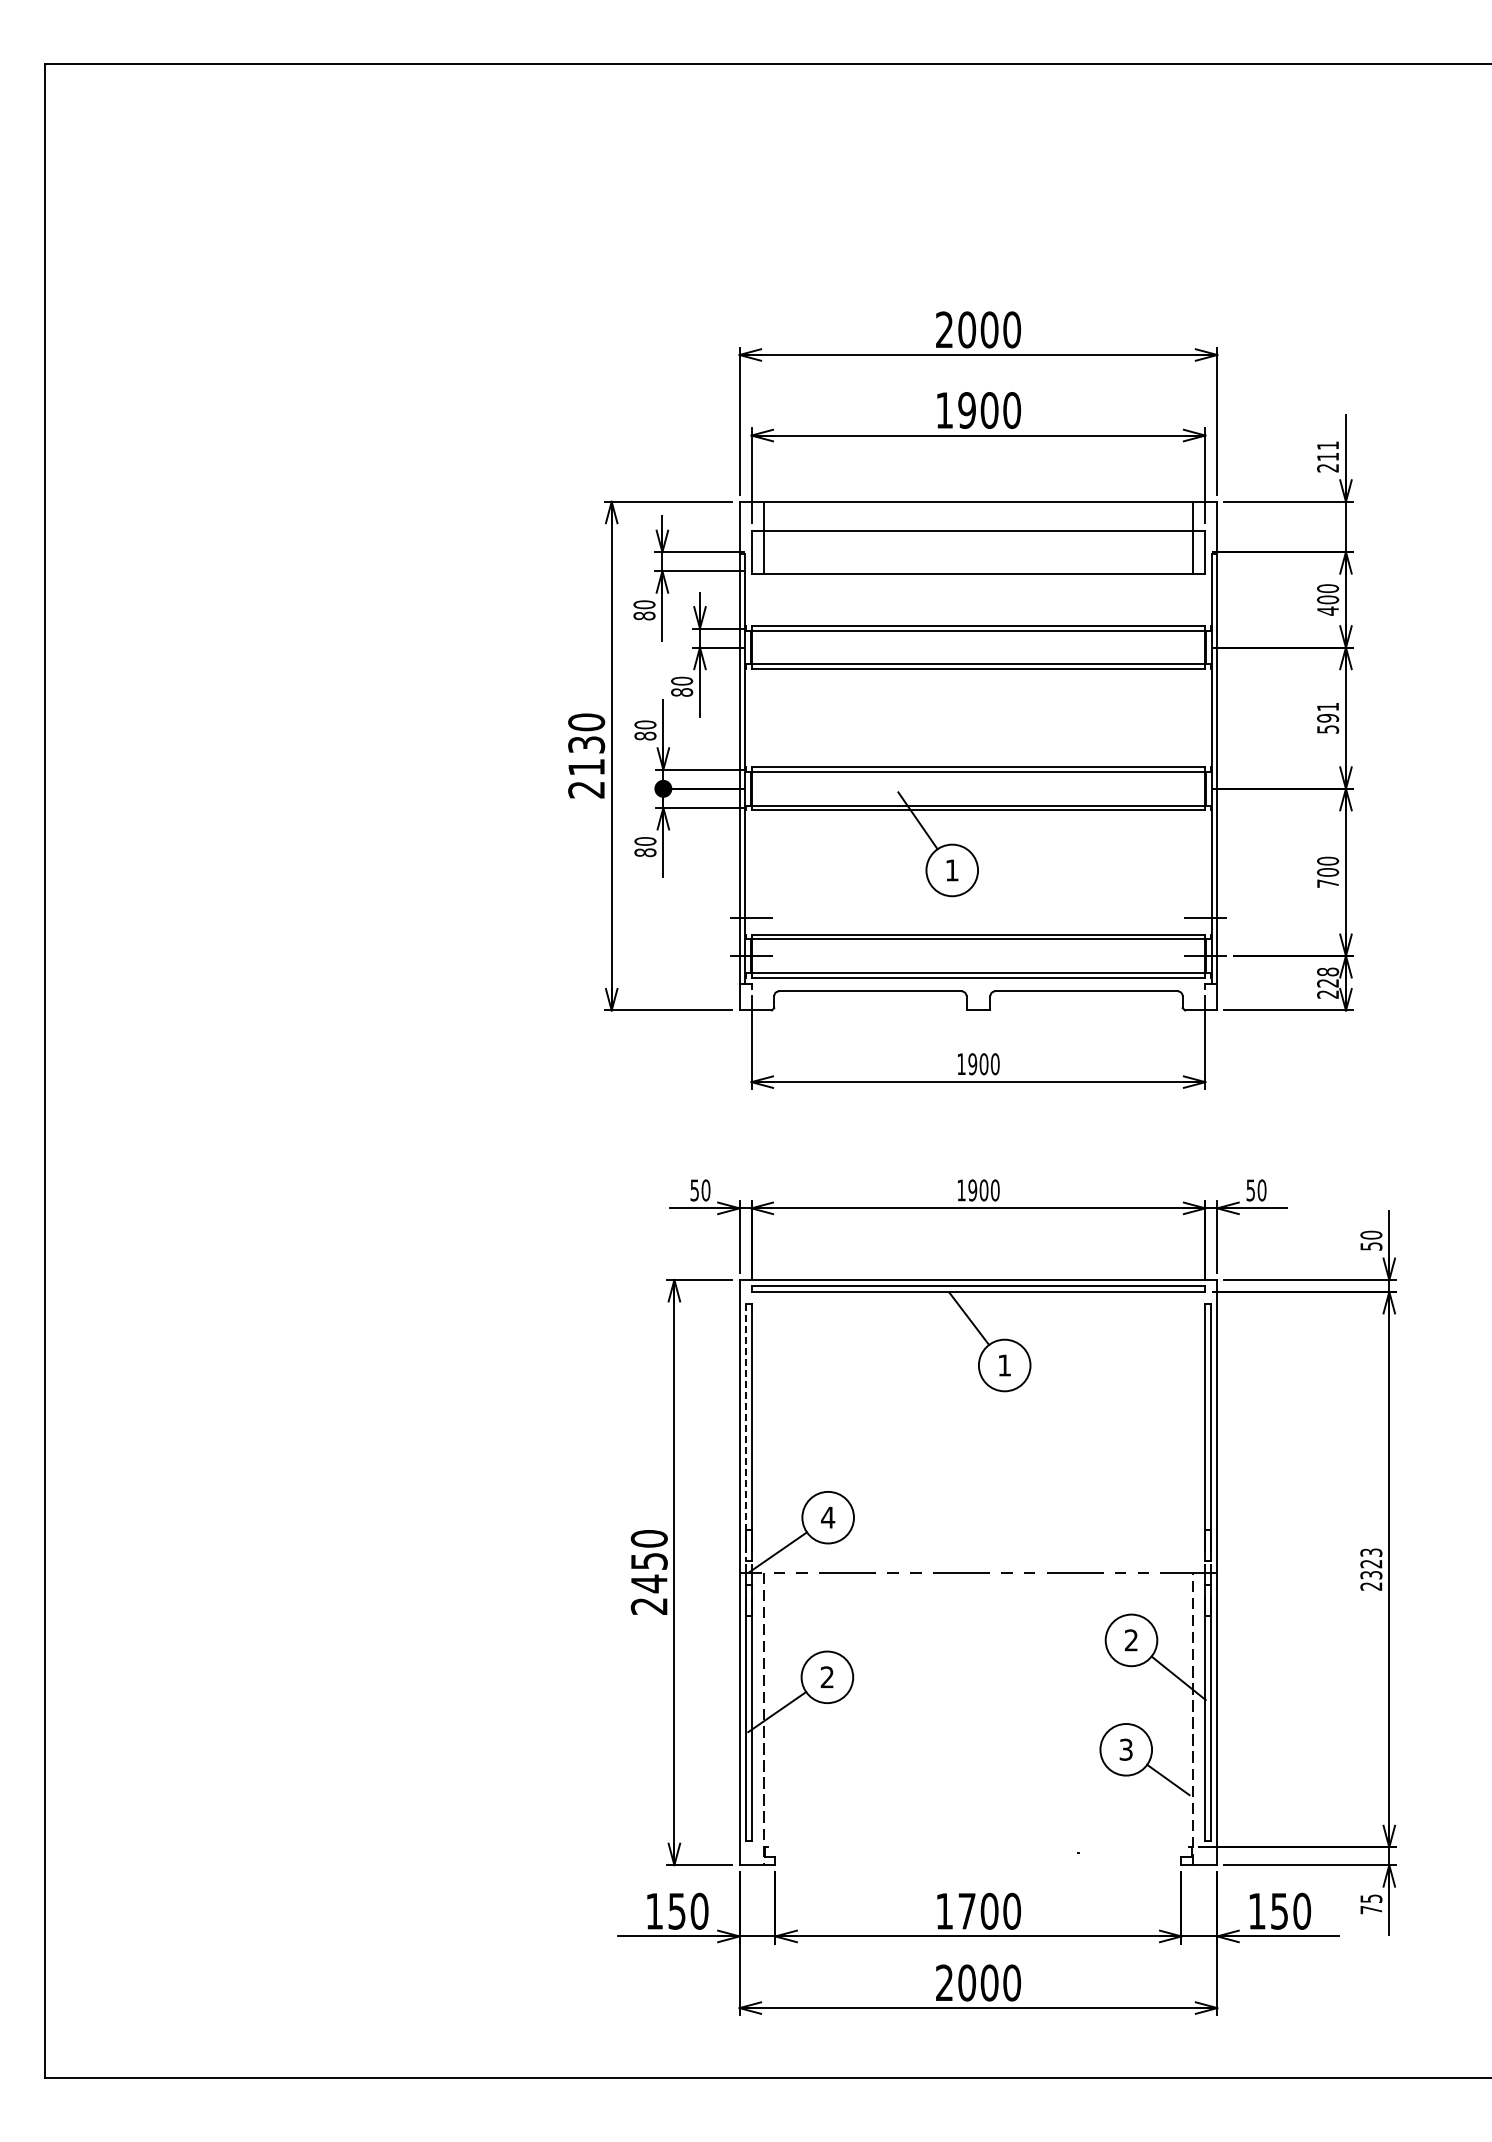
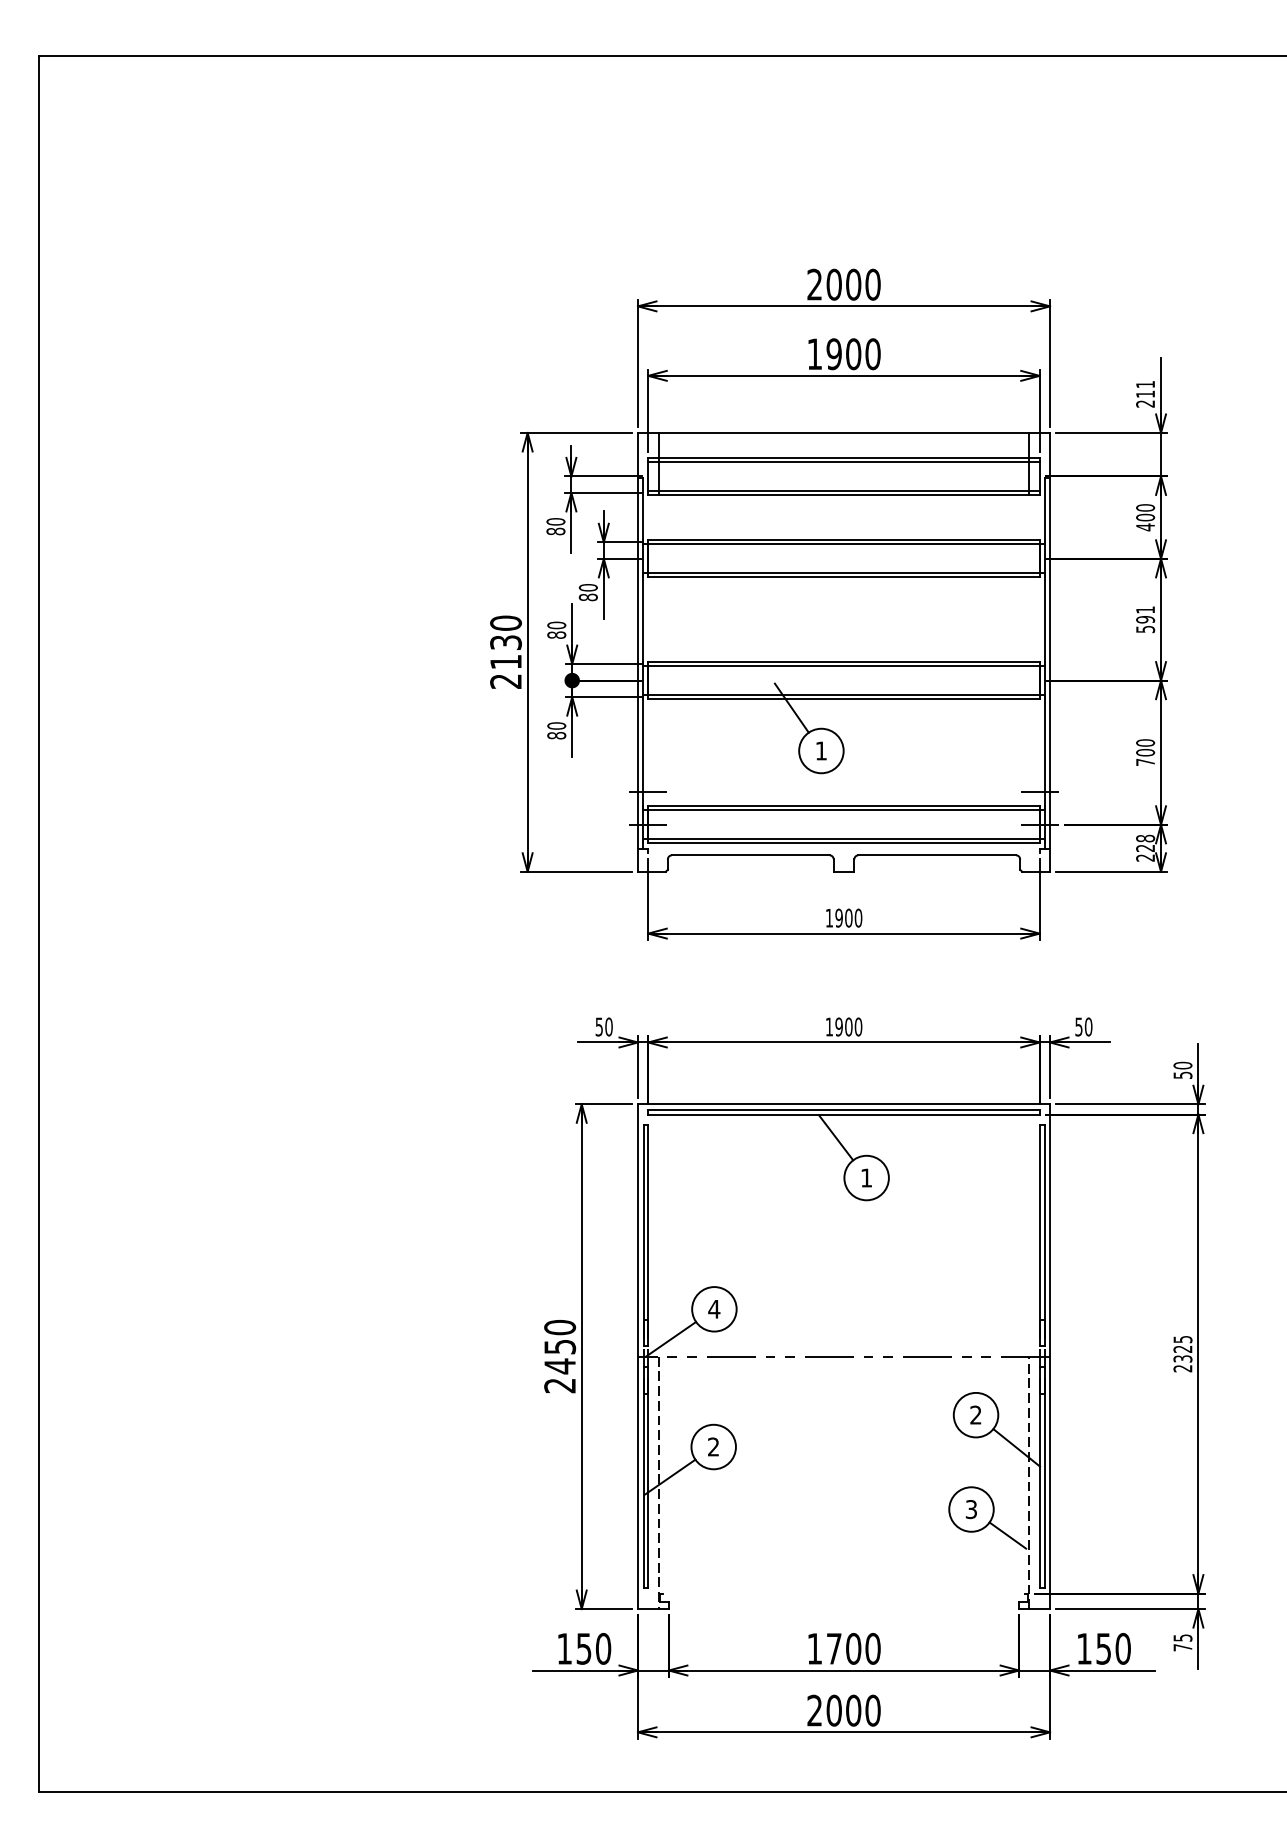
line: (978, 535) -> (844, 462), added
line: (978, 568) -> (844, 490), added
line: (746, 1432) -> (643, 1235), dashed -> solid
text: (1370, 1552) -> (1182, 1339), 2323 -> 2325

